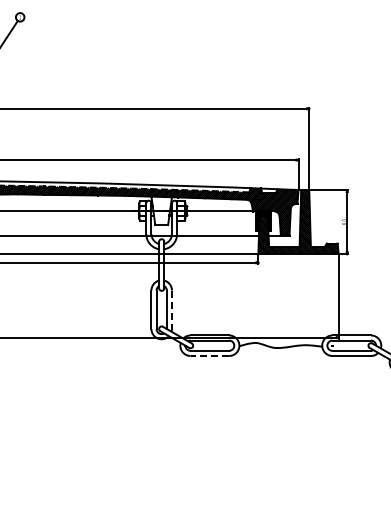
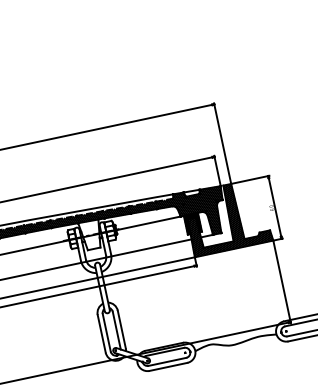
line: (171, 310) -> (121, 330), dashed -> solid
line: (209, 355) -> (168, 366), dashed -> solid

